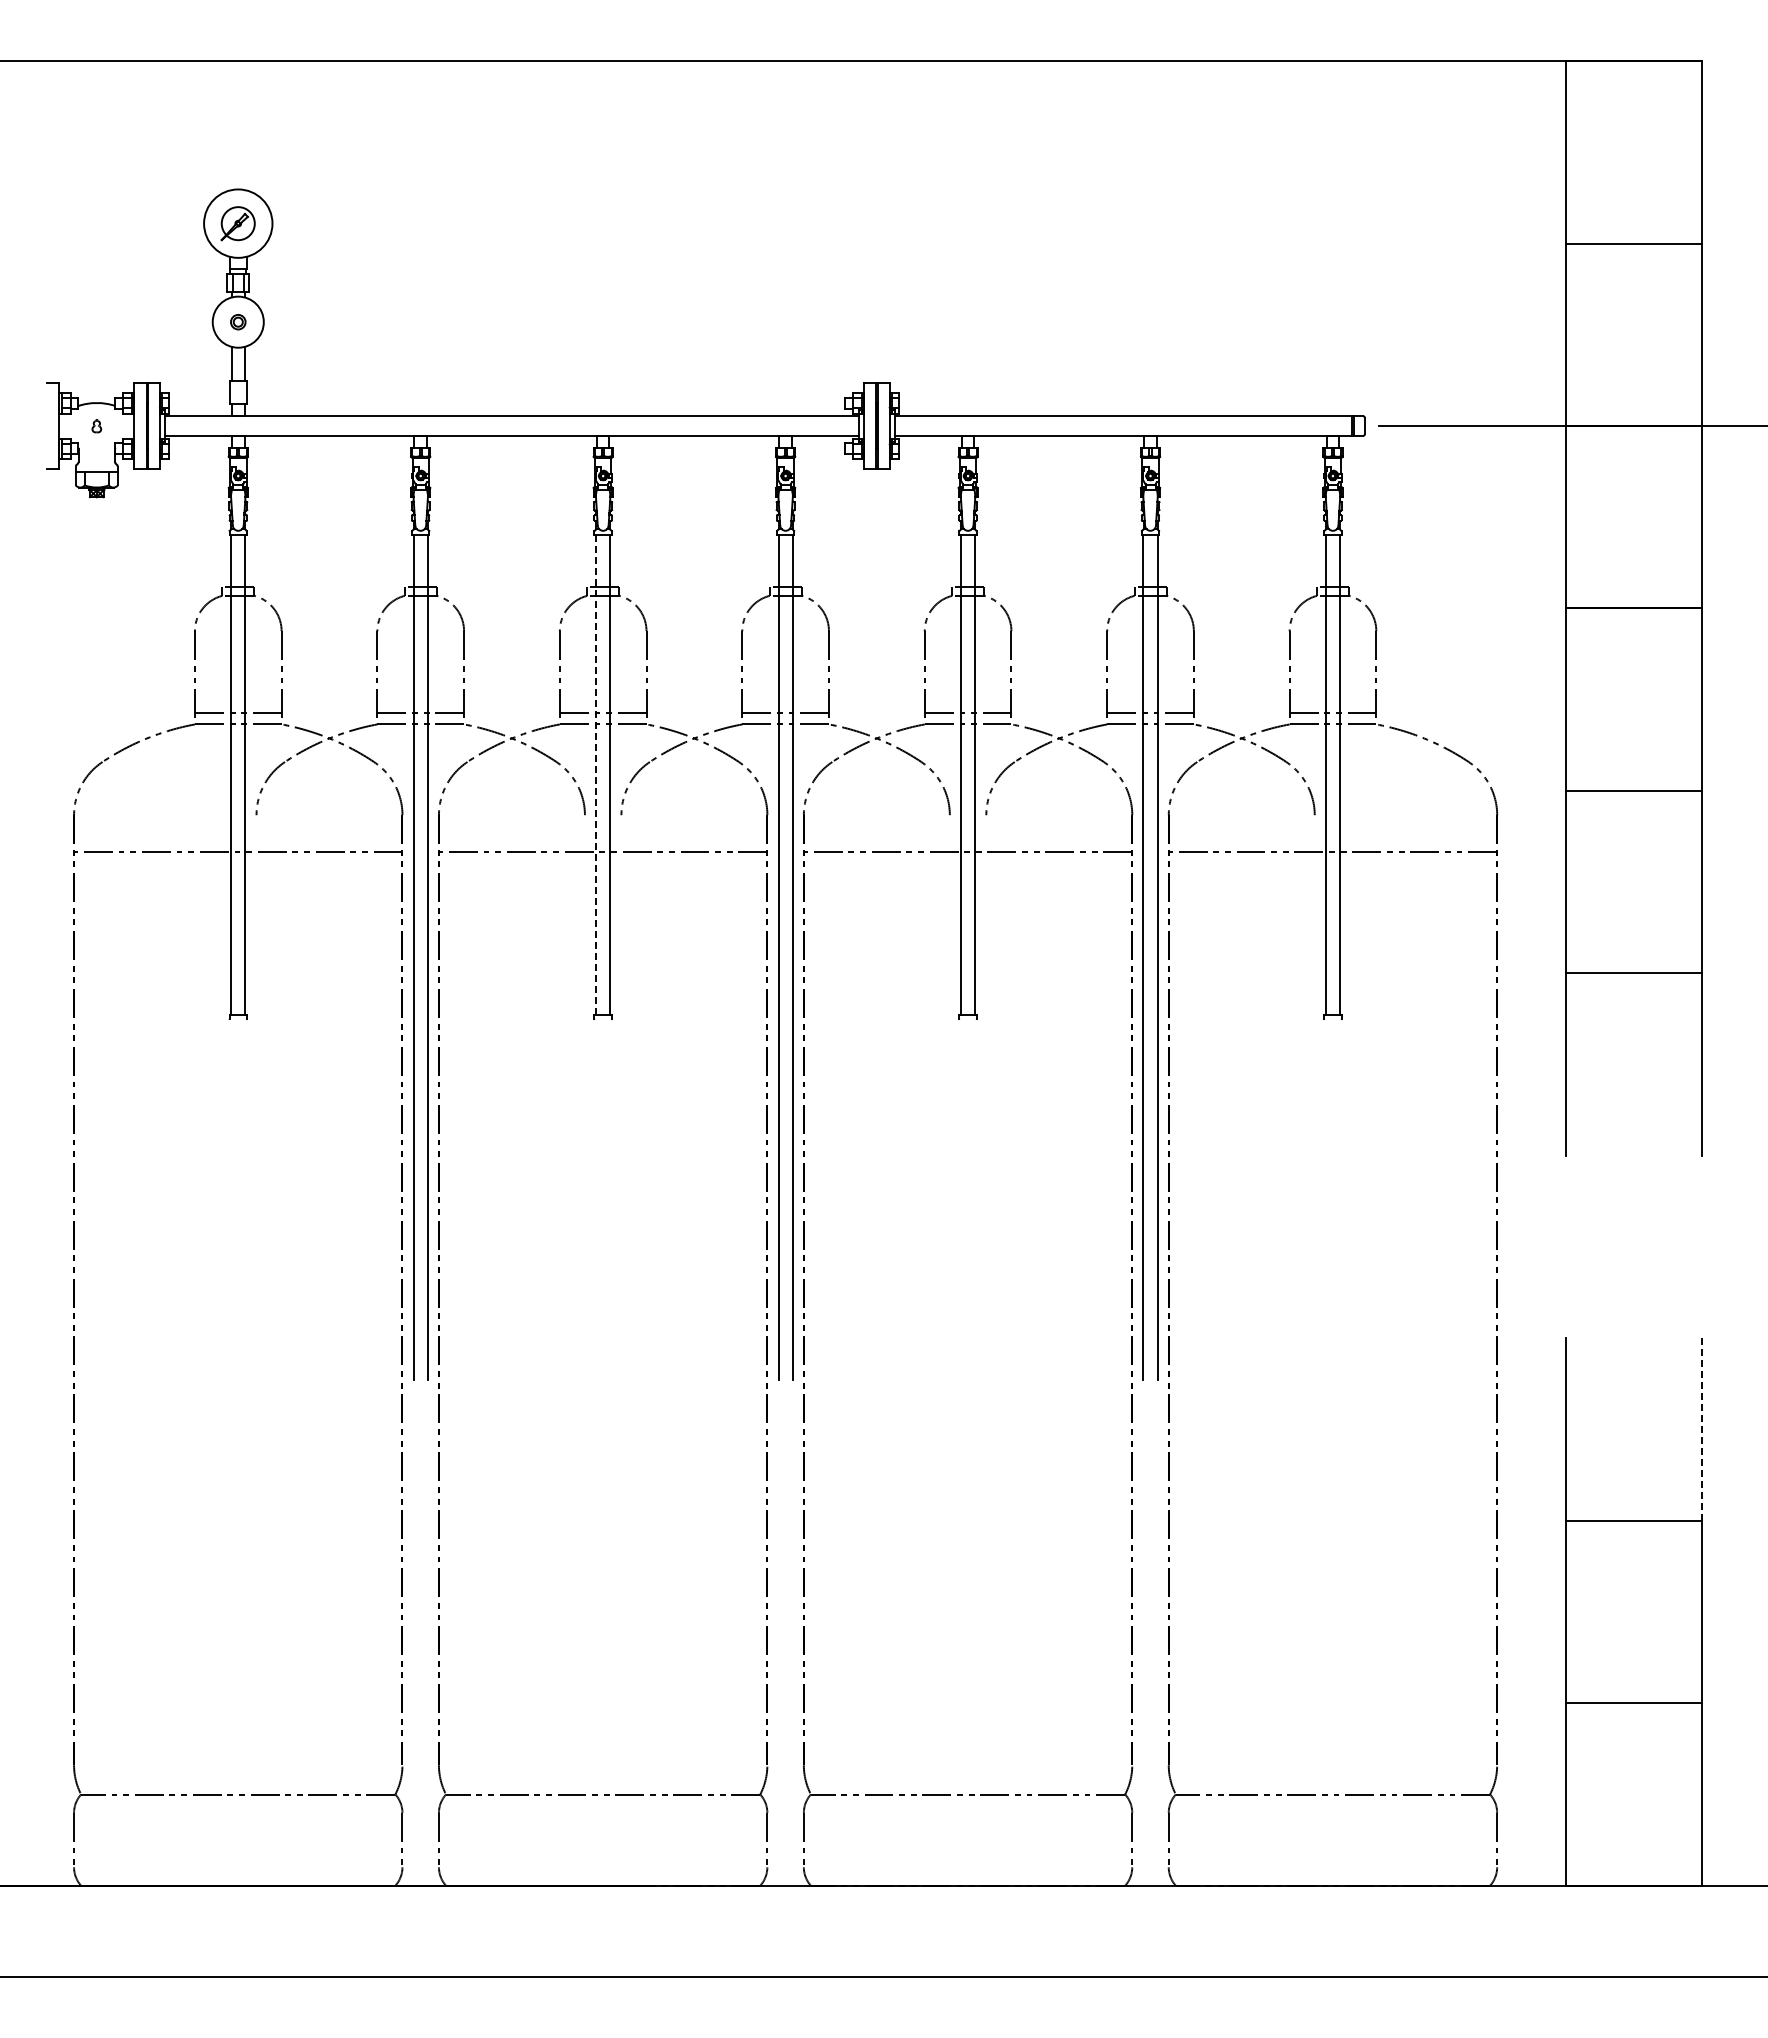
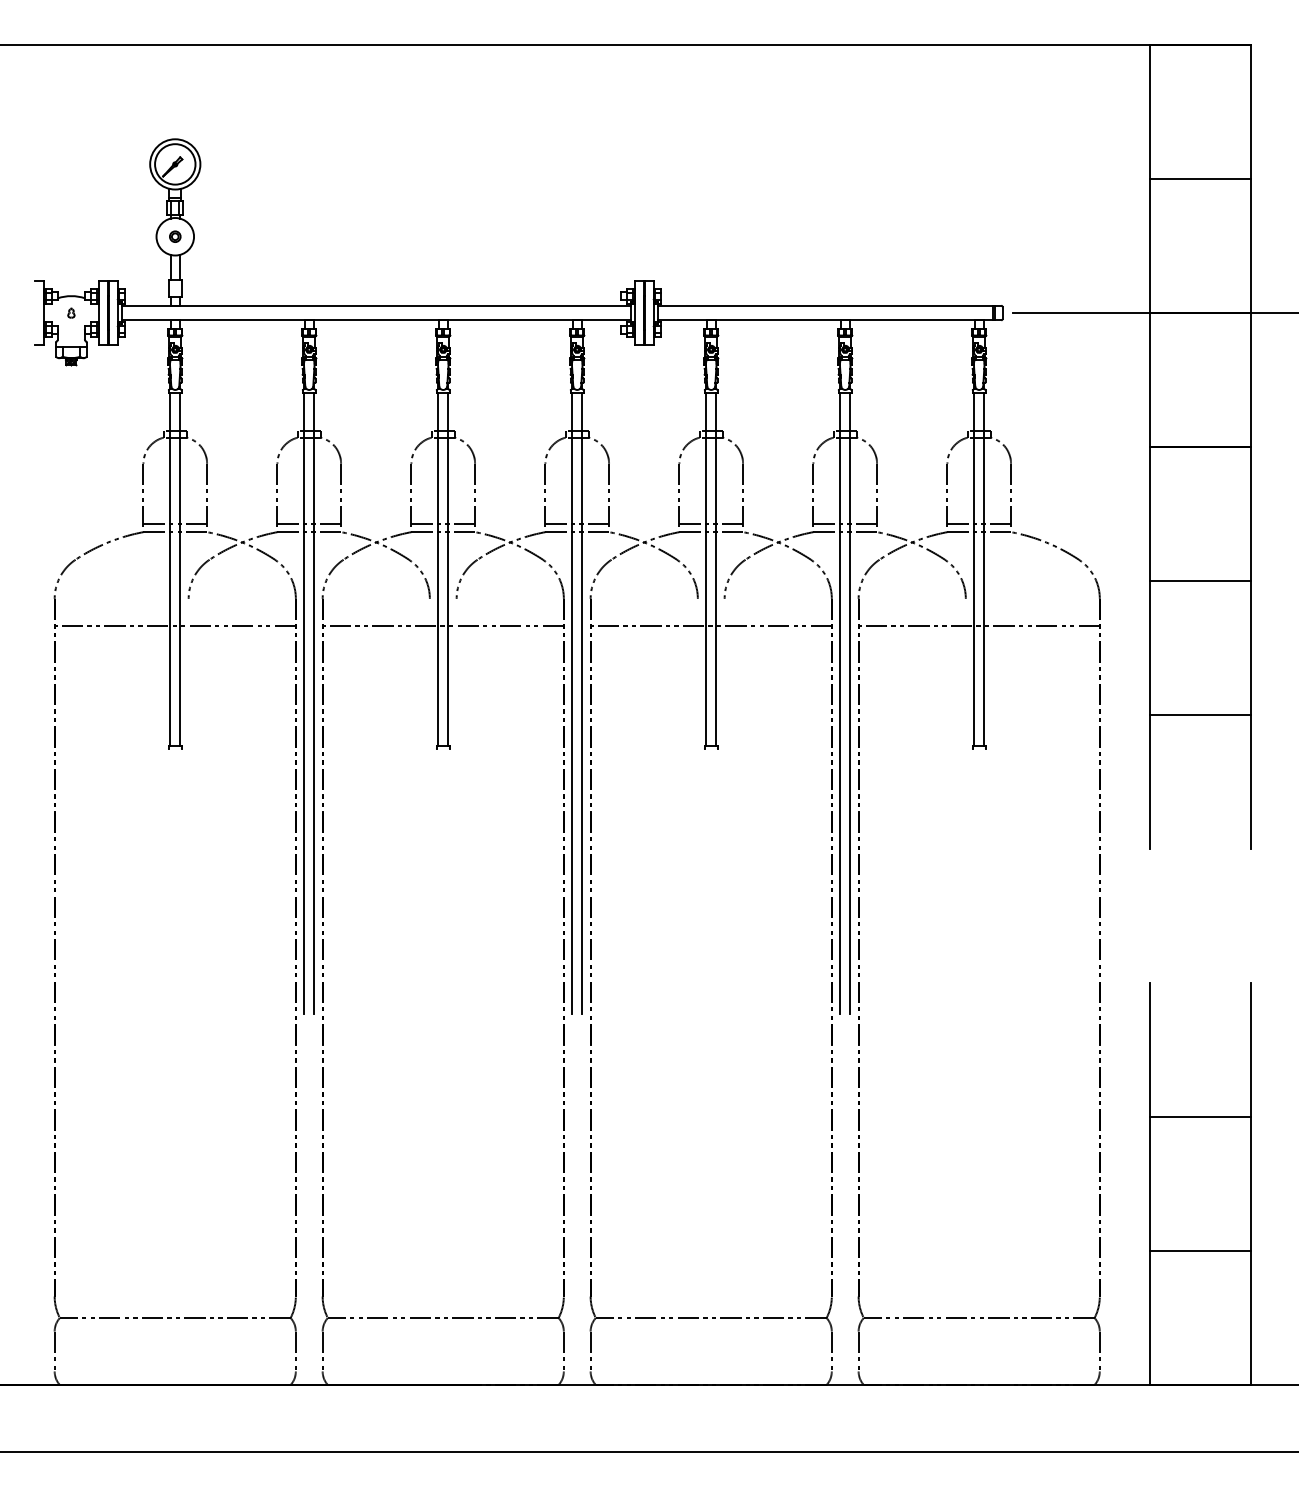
circle: (237, 223) -> (174, 164), size x1.67
line: (596, 775) -> (438, 569), dashed -> solid
line: (1702, 1430) -> (1250, 1050), dashed -> solid

